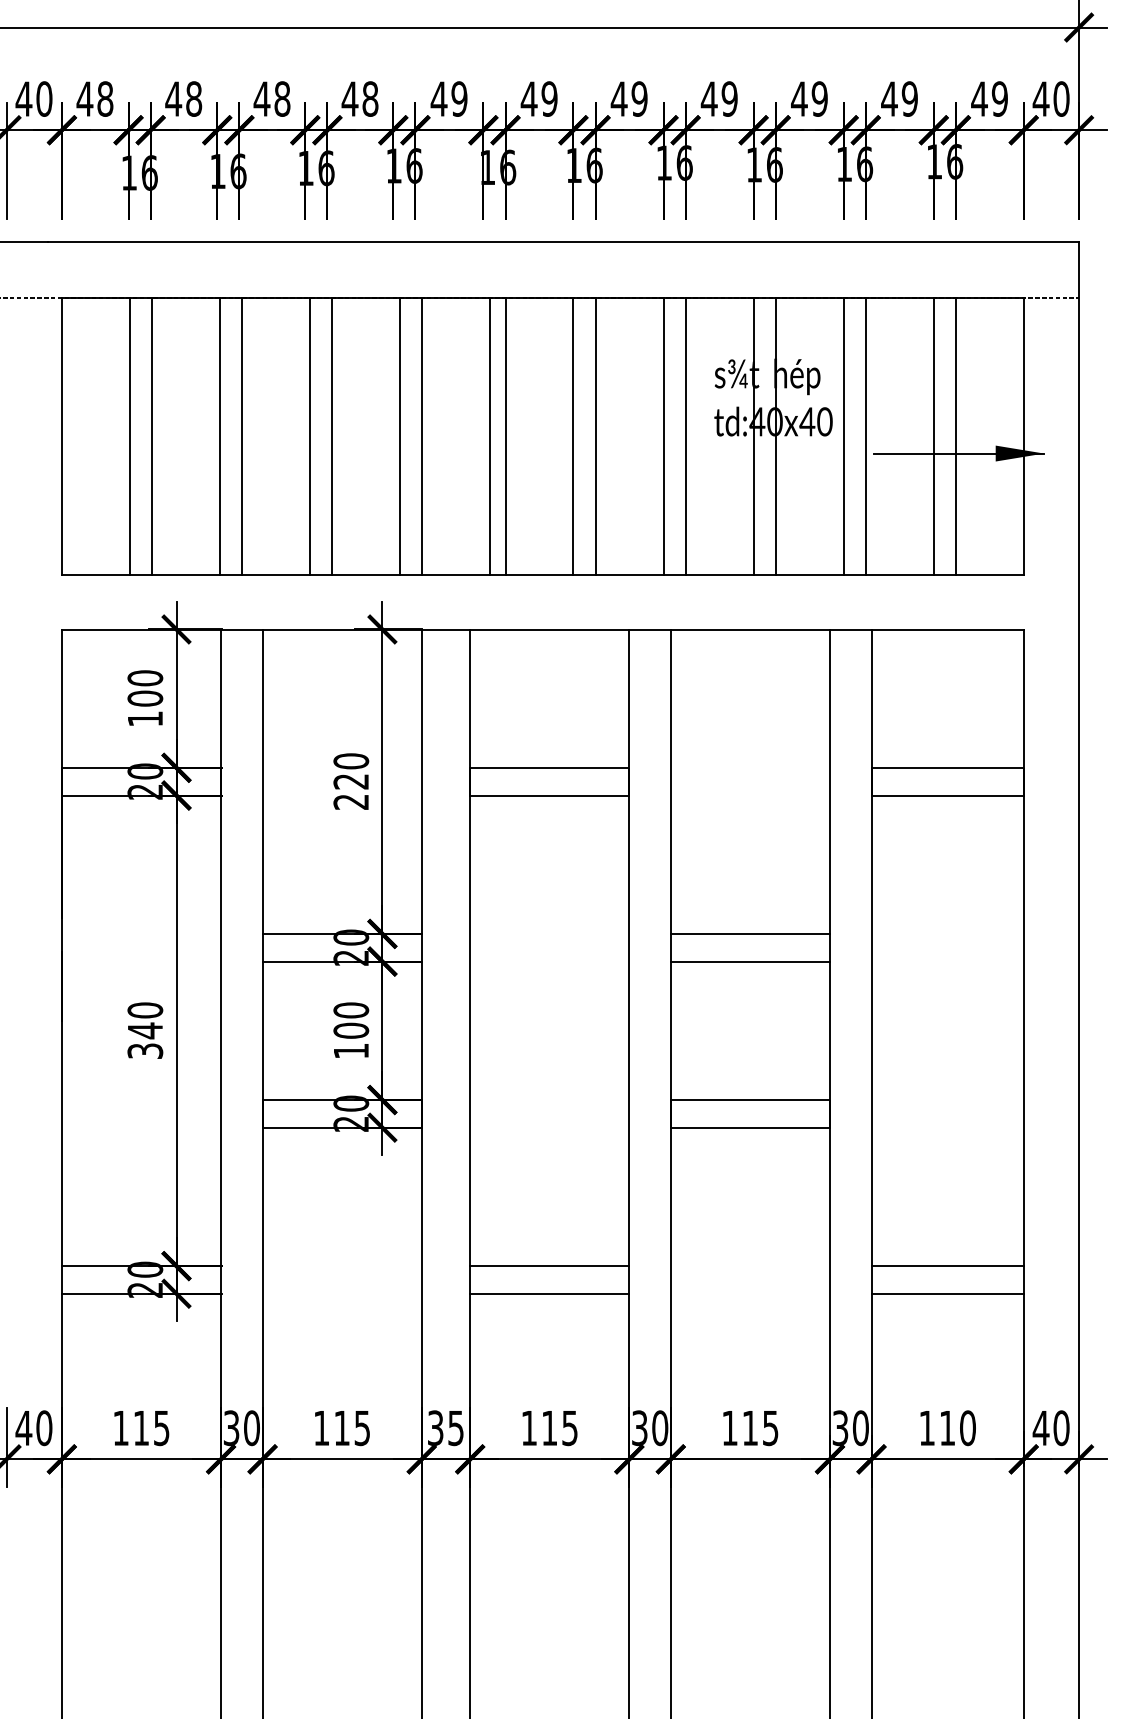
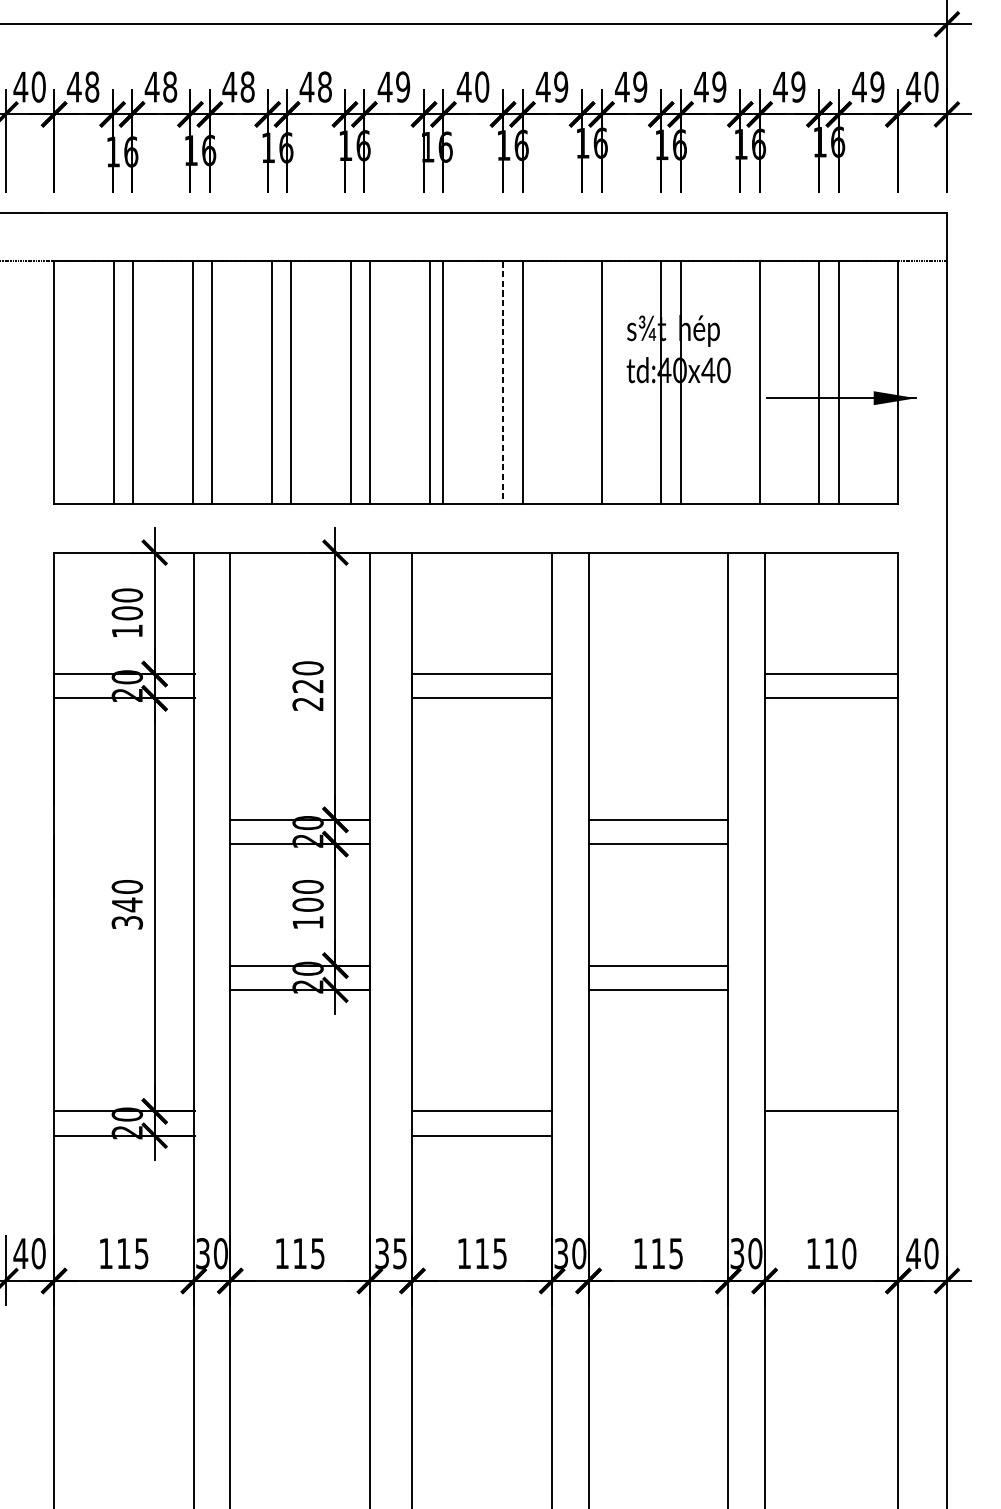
text: (549, 98) -> (482, 86), 49 -> 40
line: (663, 435) -> (582, 382), removed
line: (843, 435) -> (740, 382), removed
line: (573, 436) -> (503, 383), solid -> dashed
line: (947, 1293) -> (831, 1135), removed

